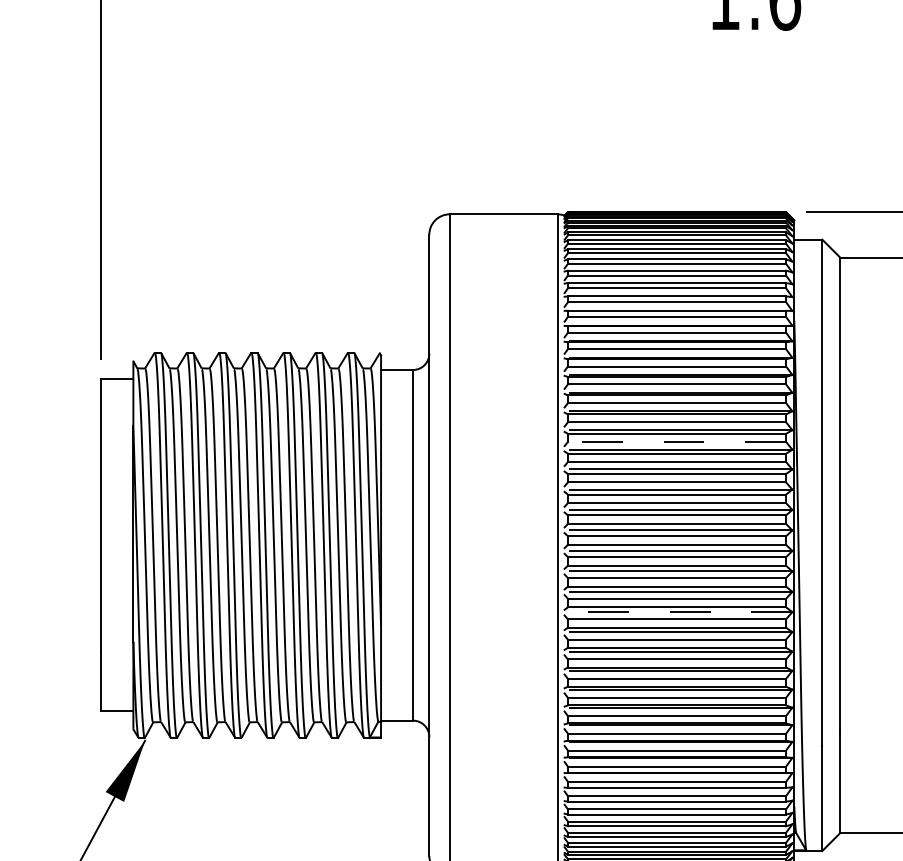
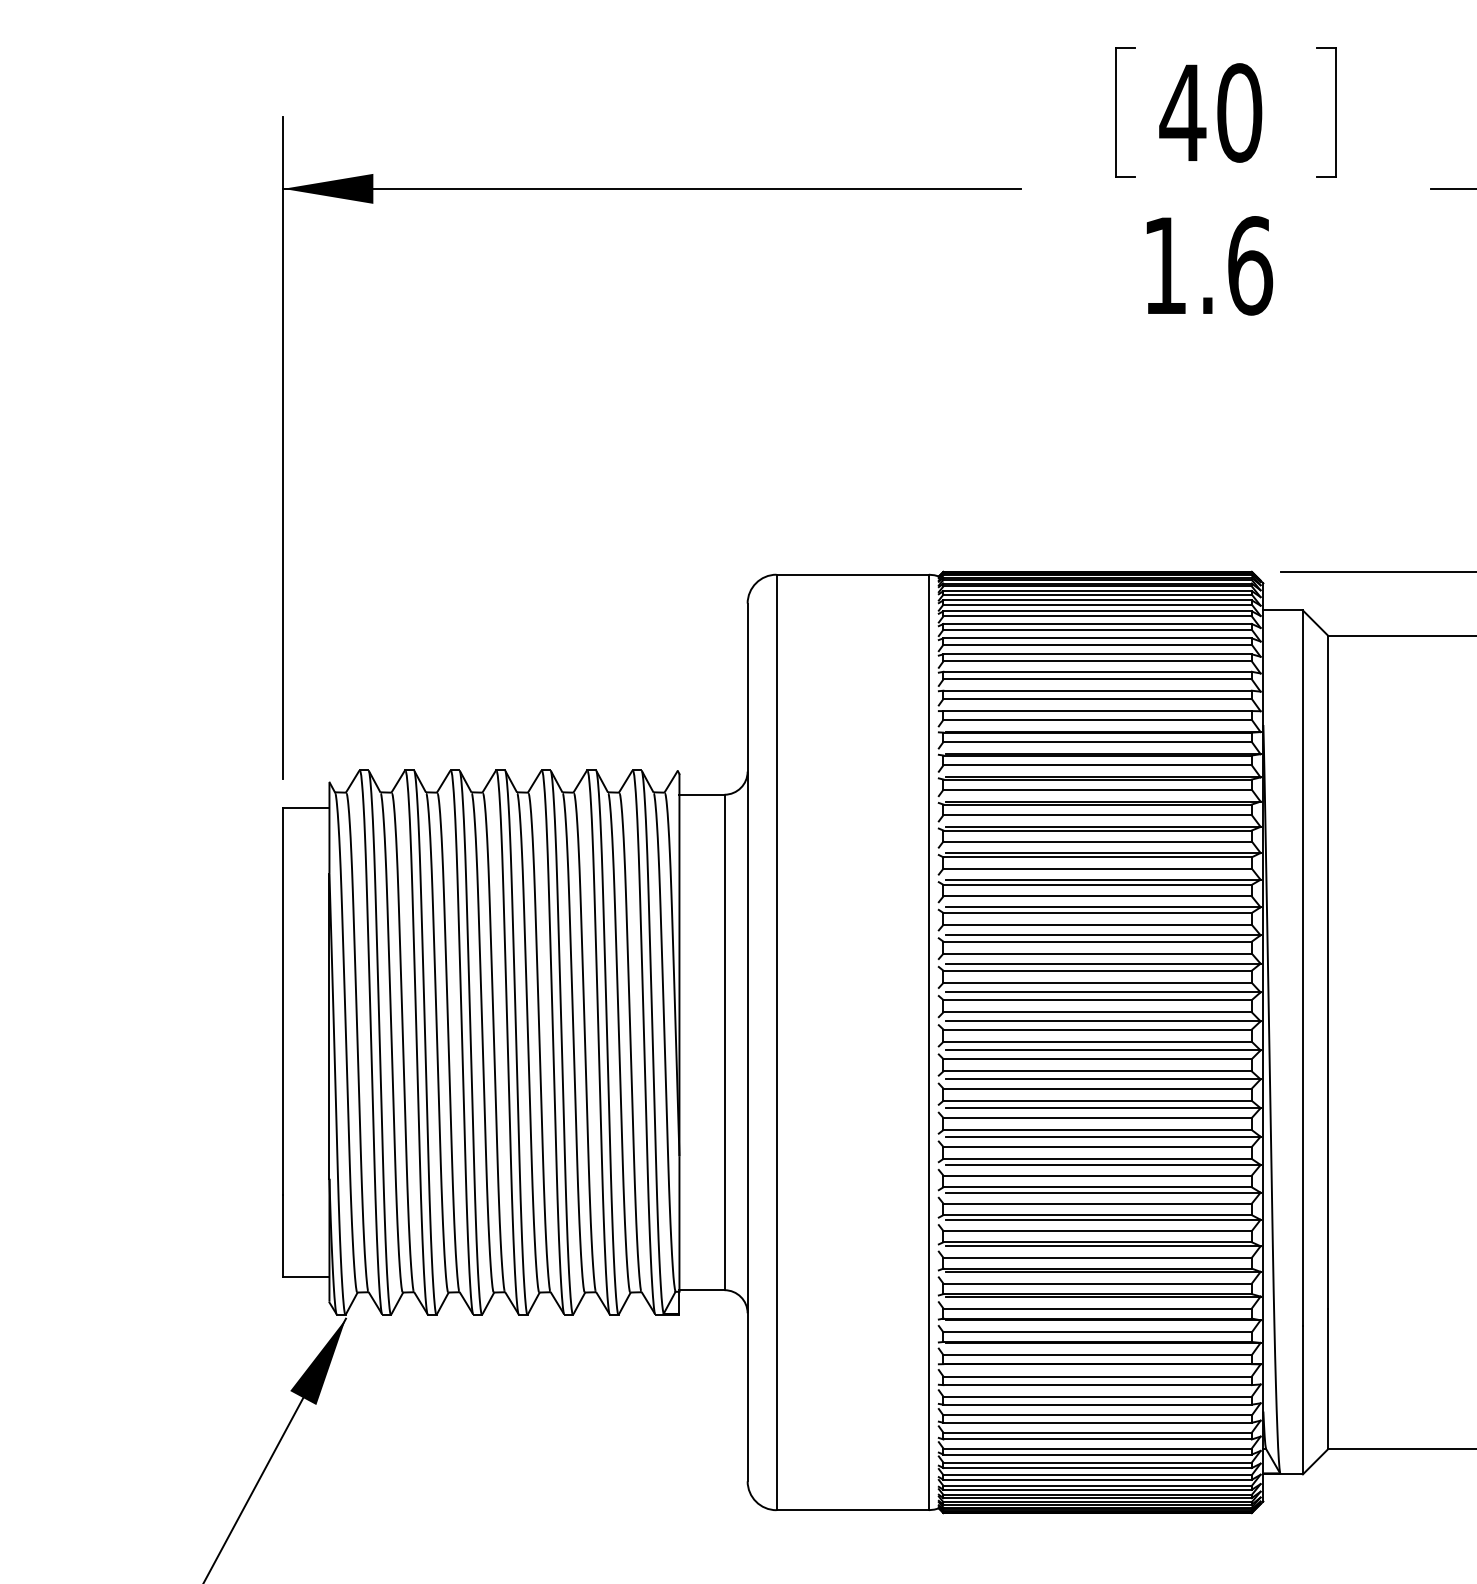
line: (676, 442) -> (1097, 896), dashed -> solid
line: (680, 611) -> (1102, 1136), dashed -> solid

